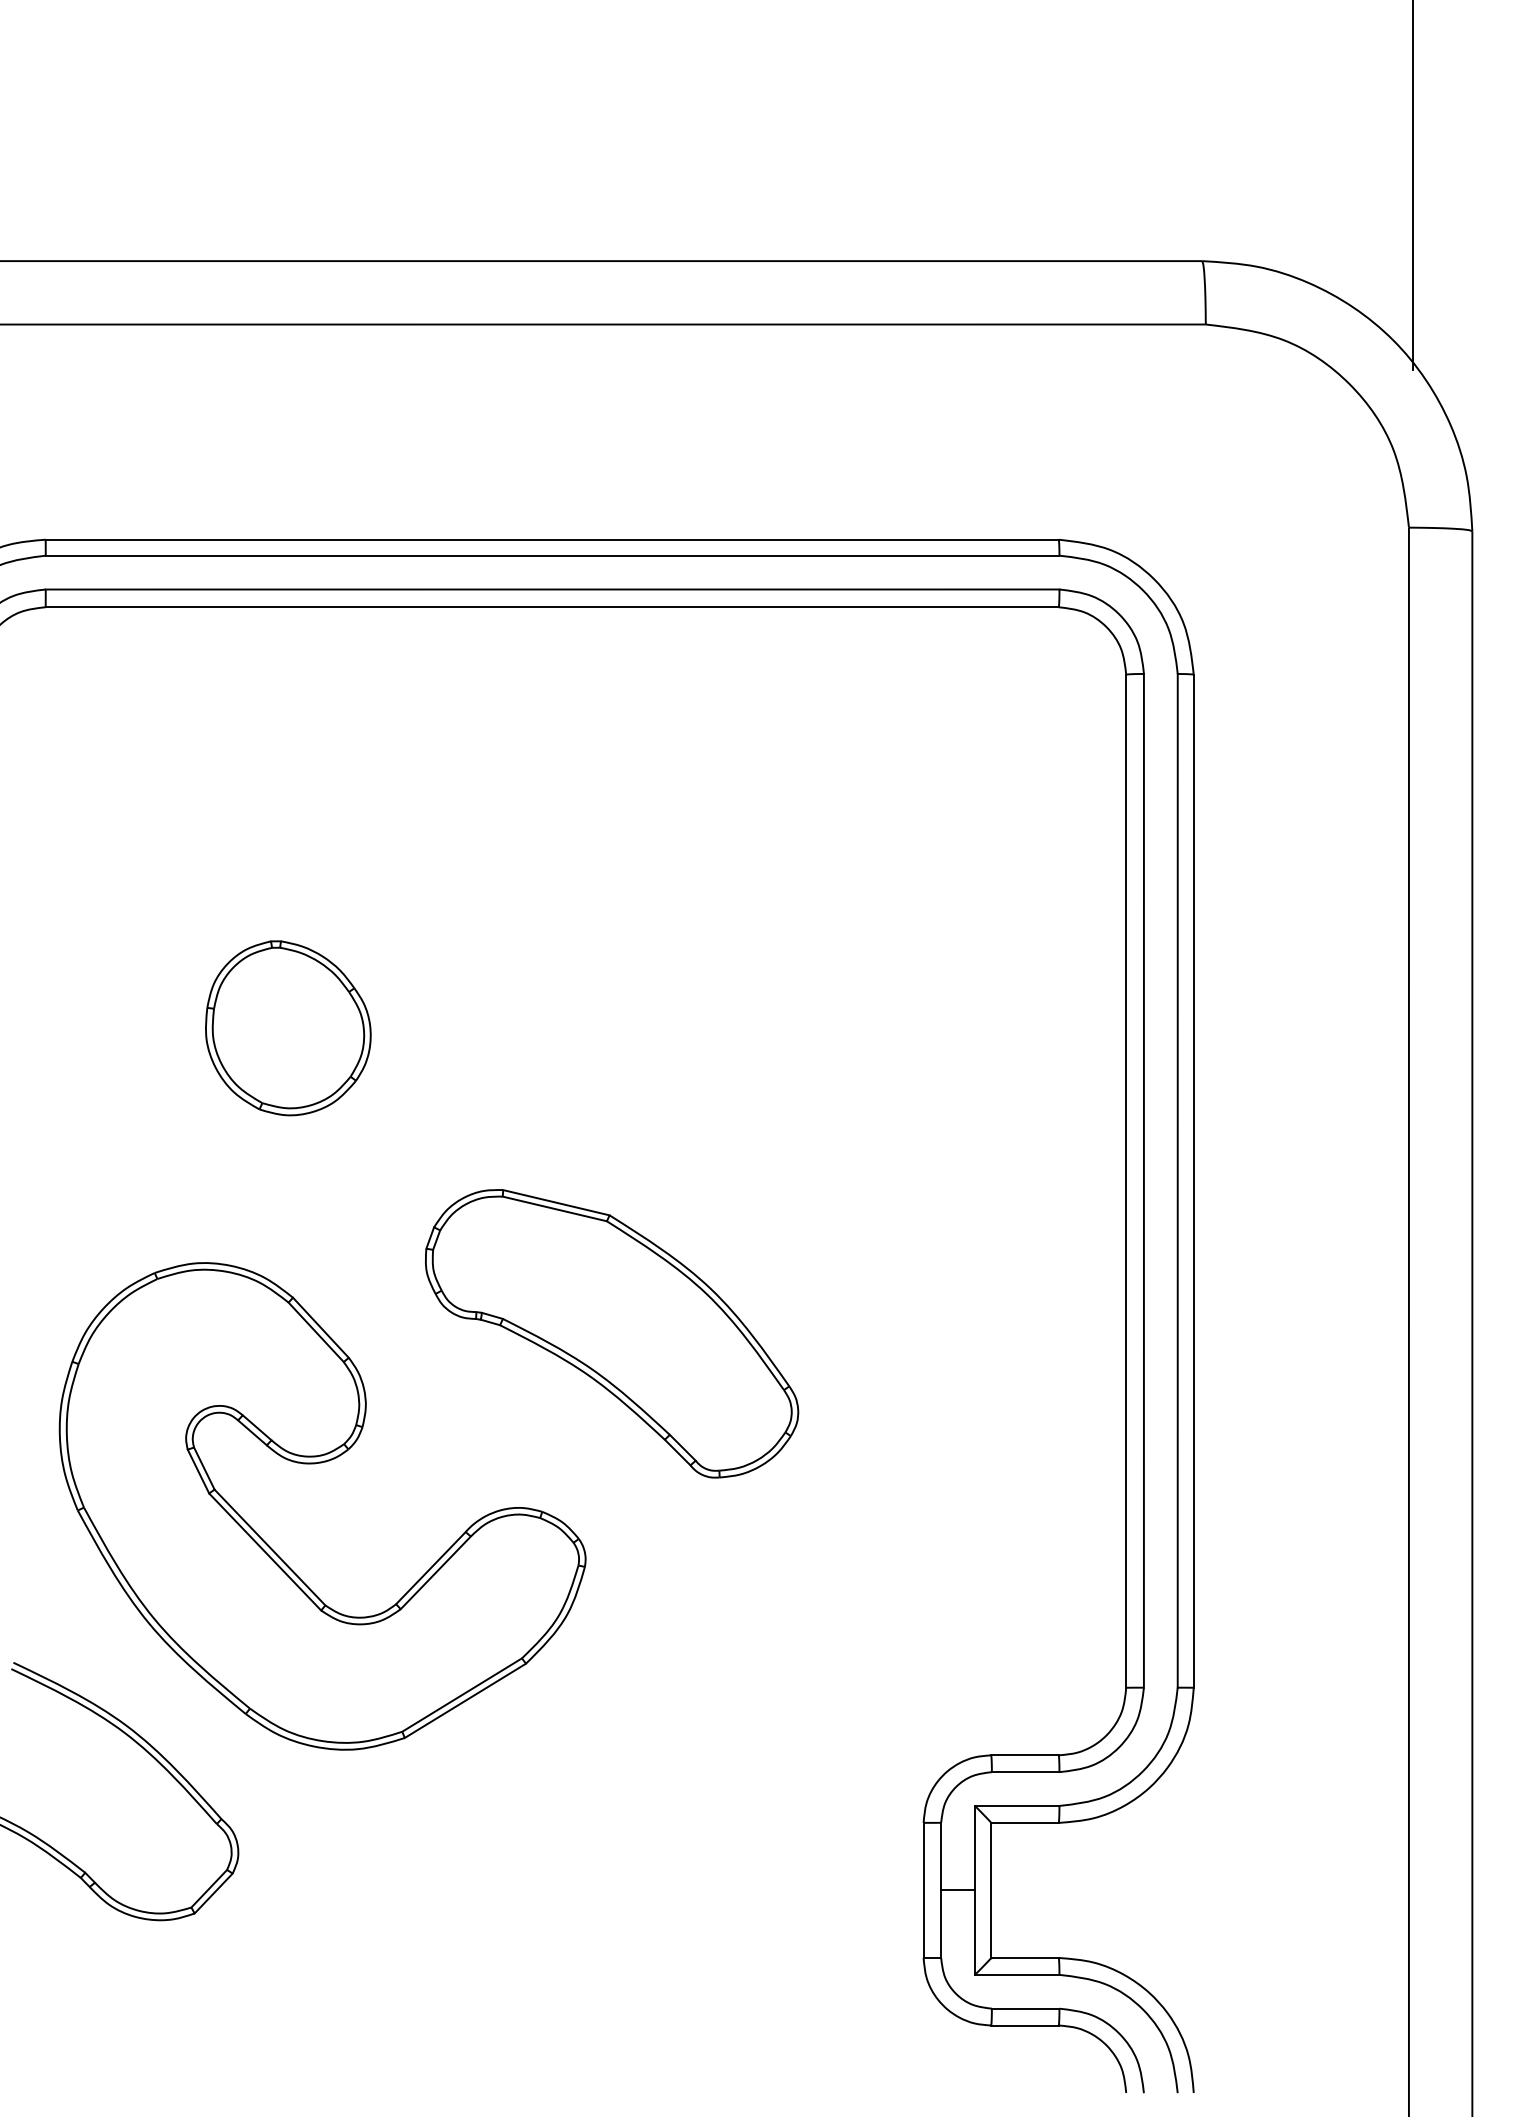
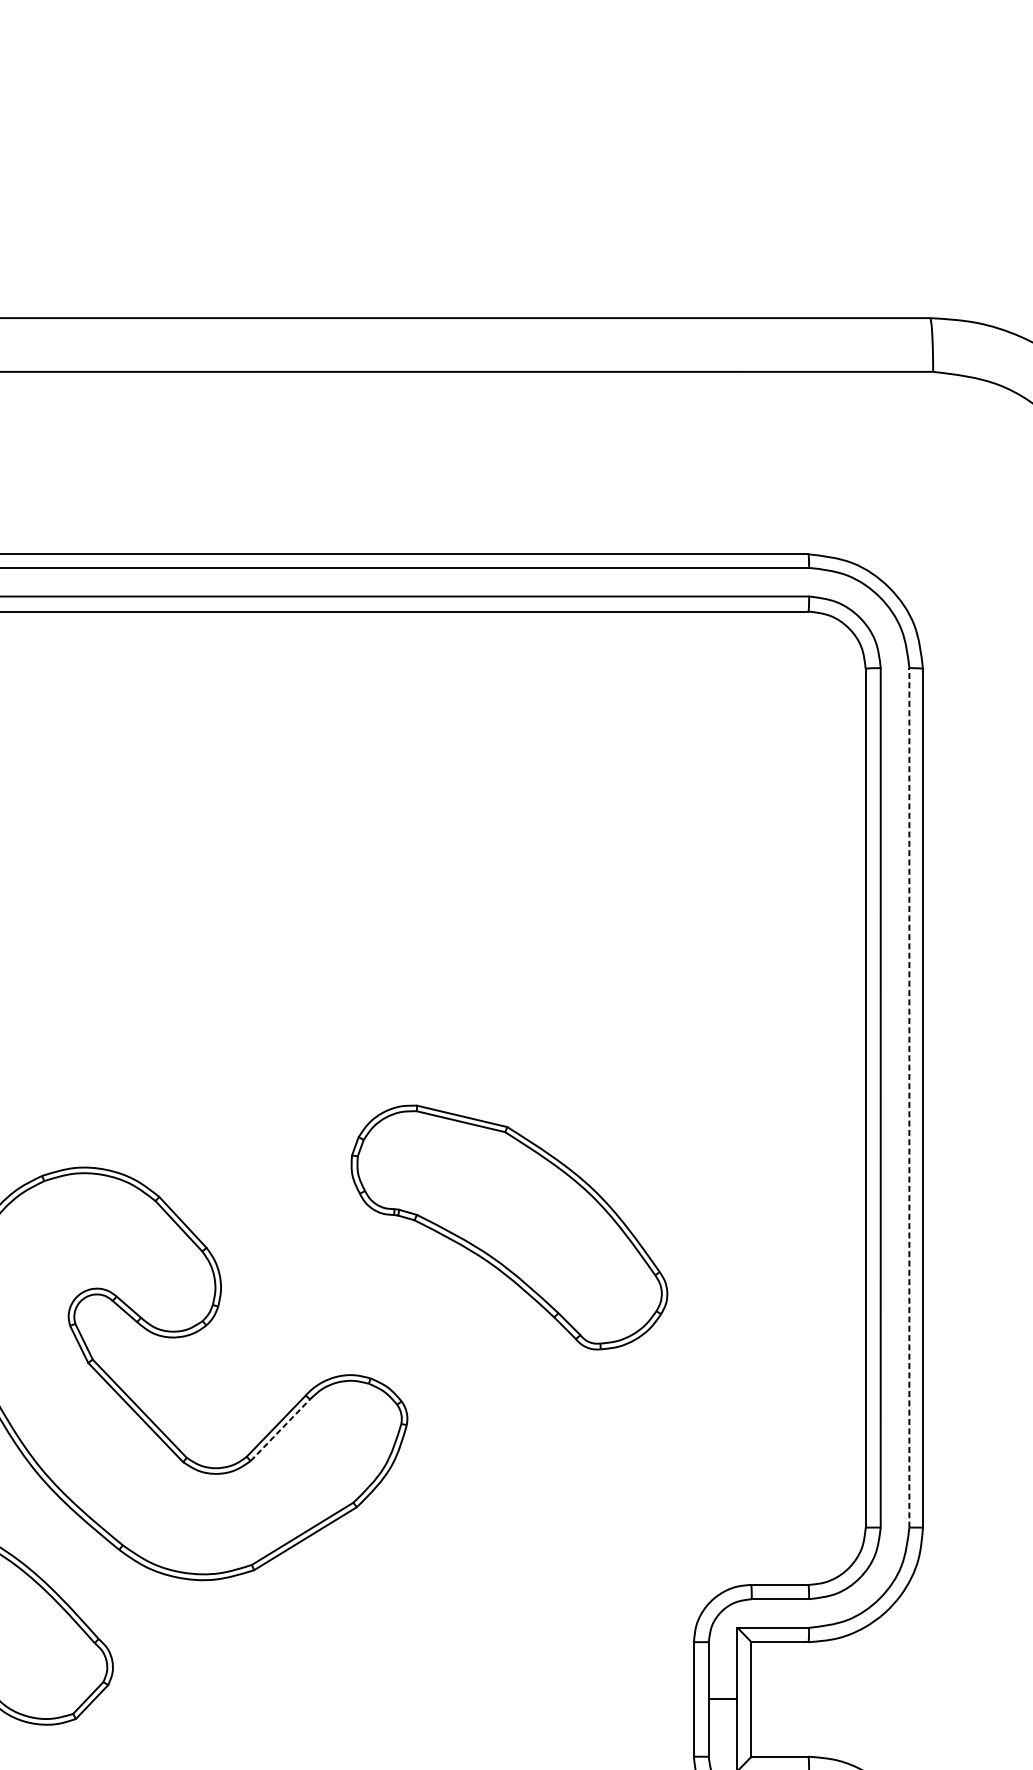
part: (288, 1028) -> (155, 968), removed
line: (1177, 1180) -> (909, 1097), solid -> dashed
part: (612, 1333) -> (509, 1227), moved
line: (436, 1572) -> (280, 1429), solid -> dashed

